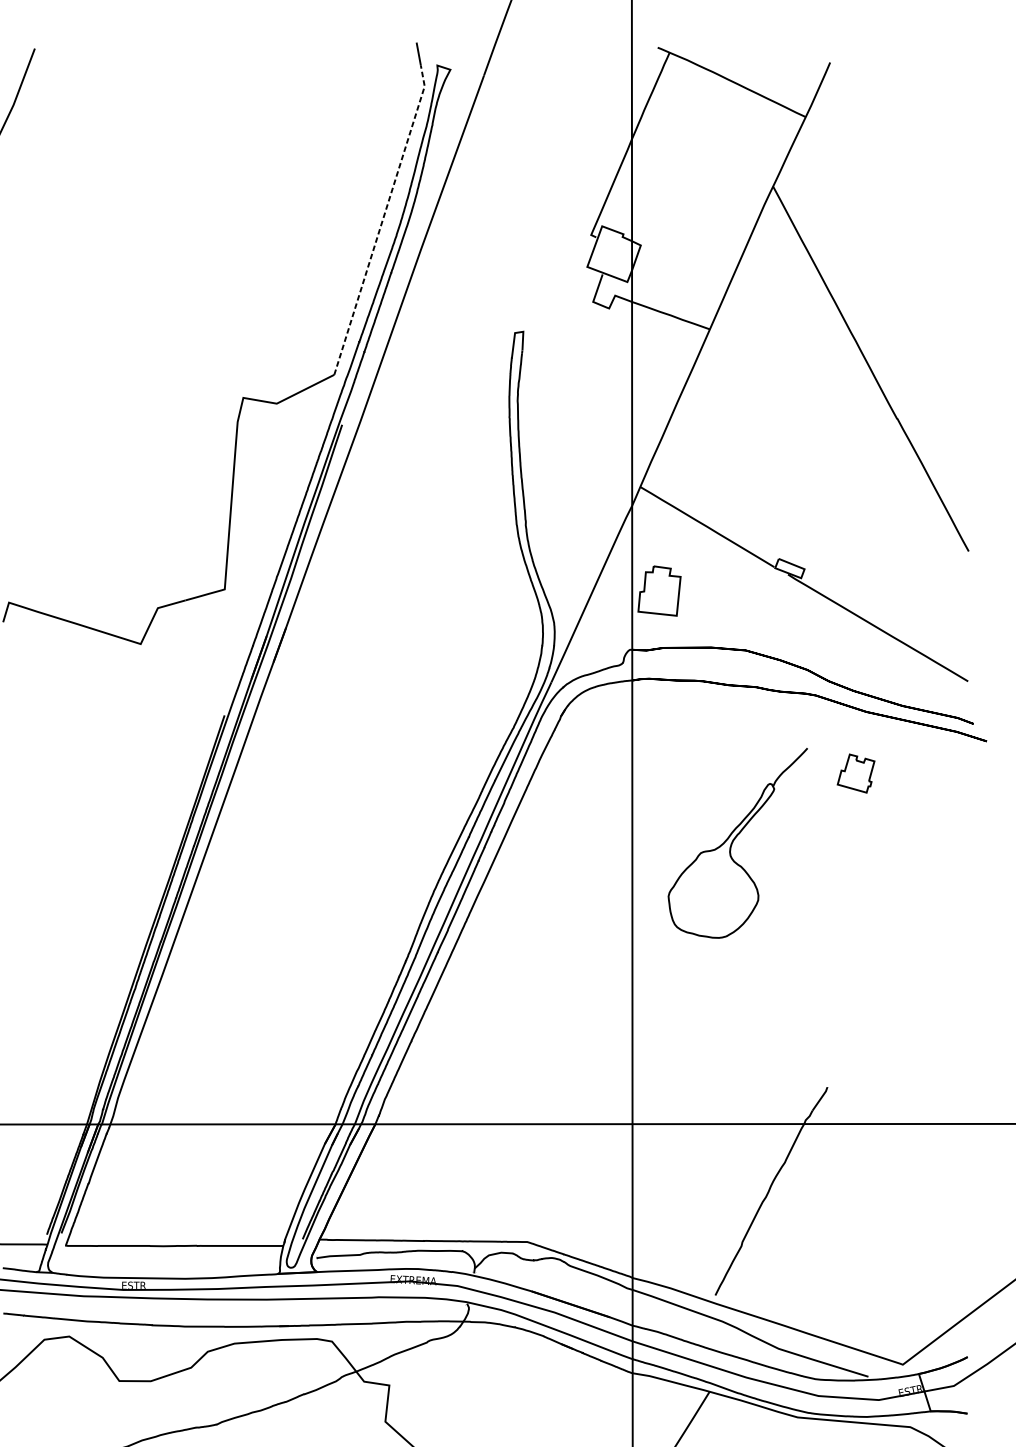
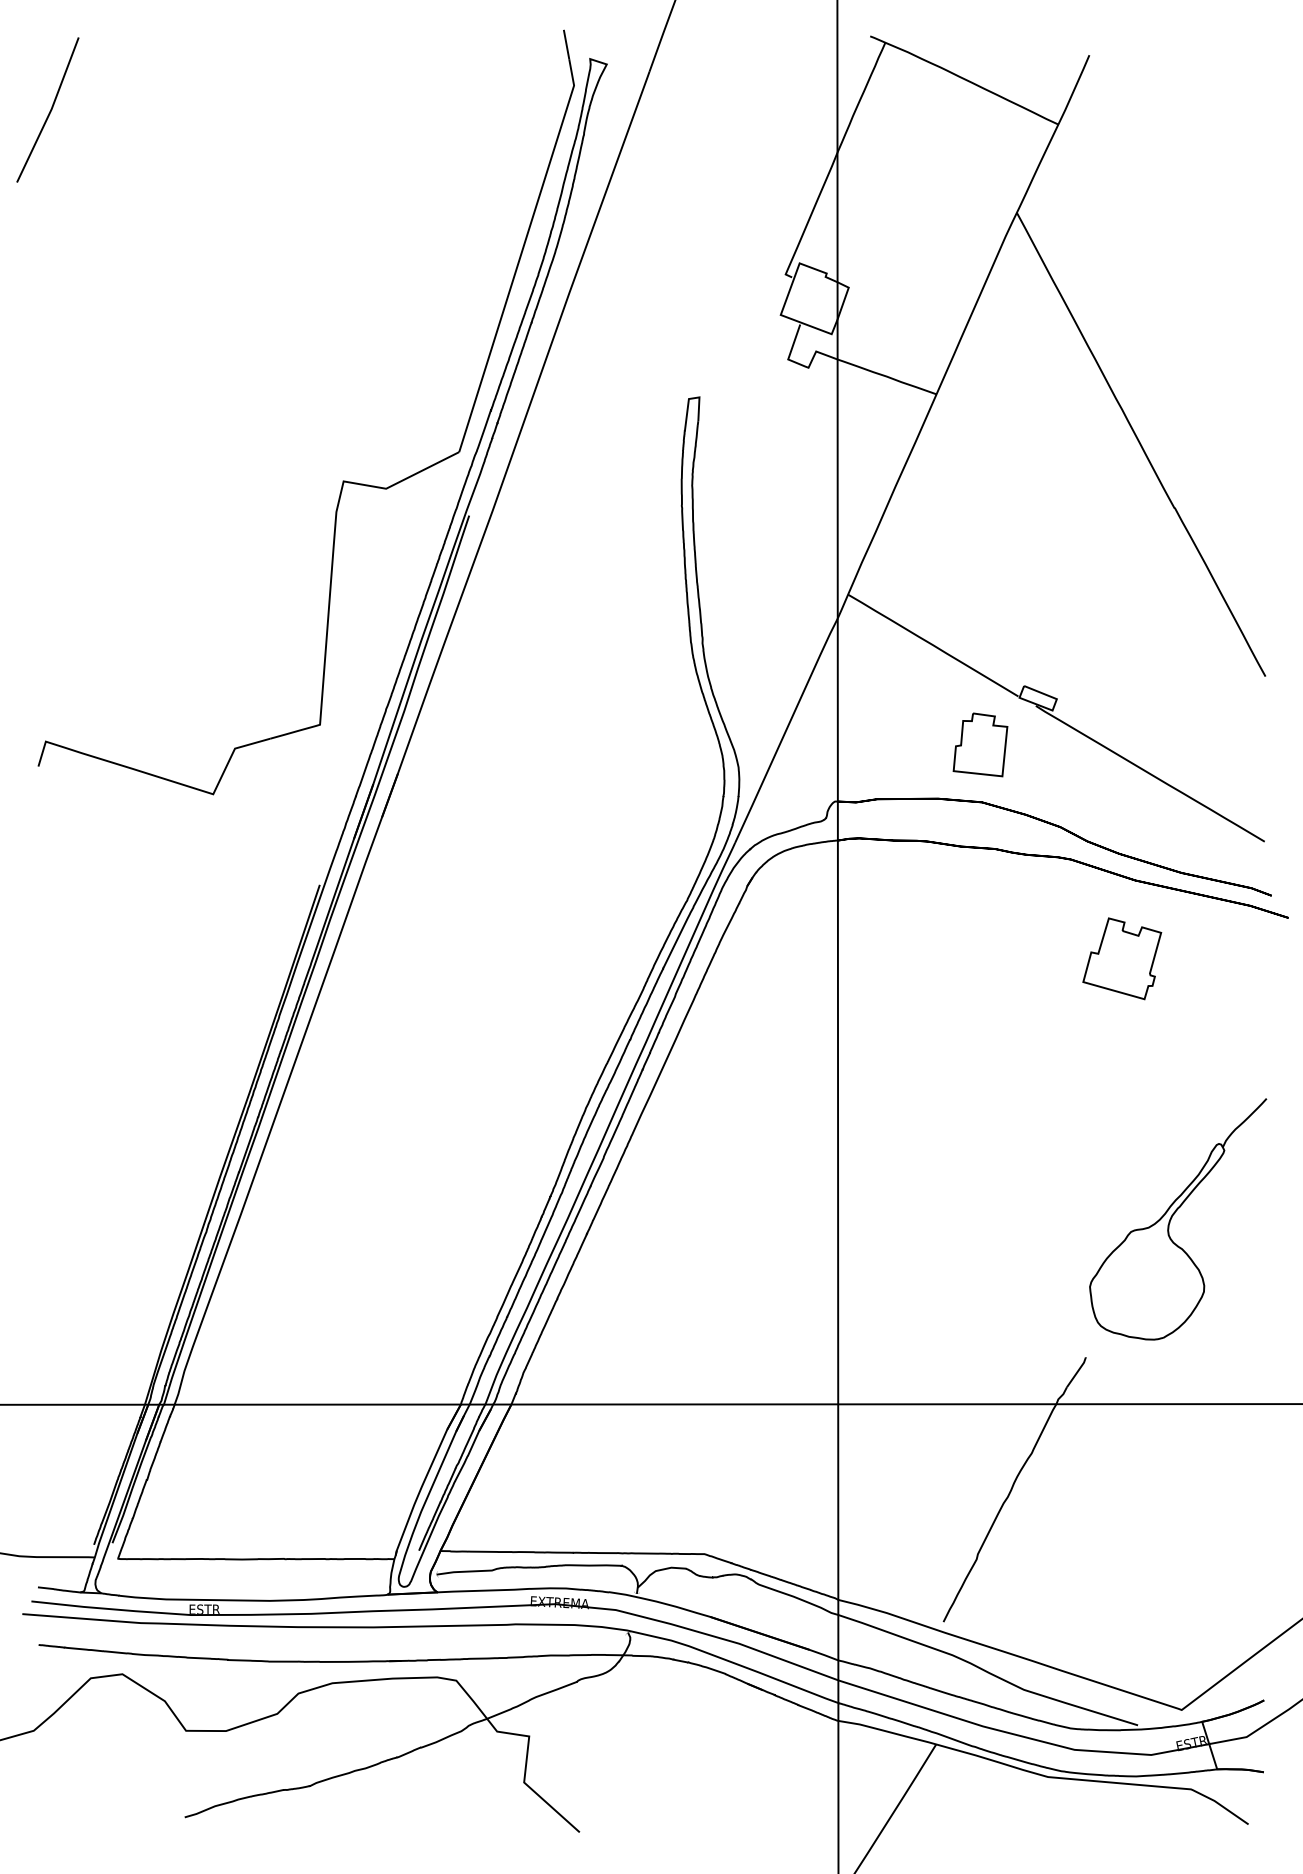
line: (383, 220) -> (521, 255), dashed -> solid
part: (659, 590) -> (980, 744), moved
part: (856, 773) -> (1122, 958), size x1.67
part: (733, 841) -> (1172, 1217), moved

